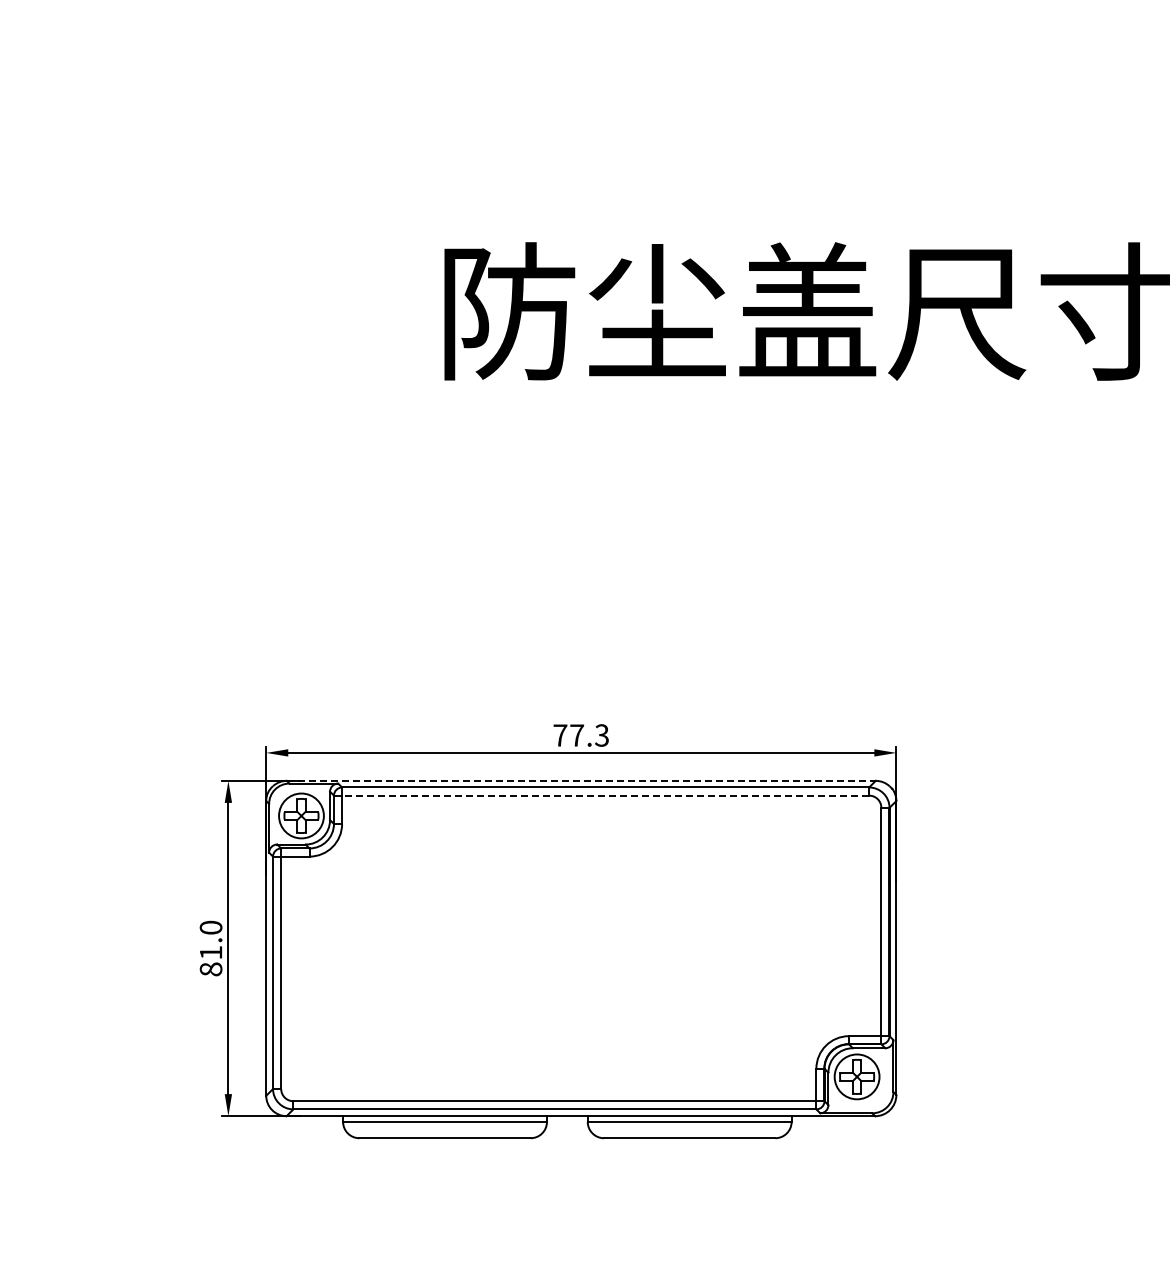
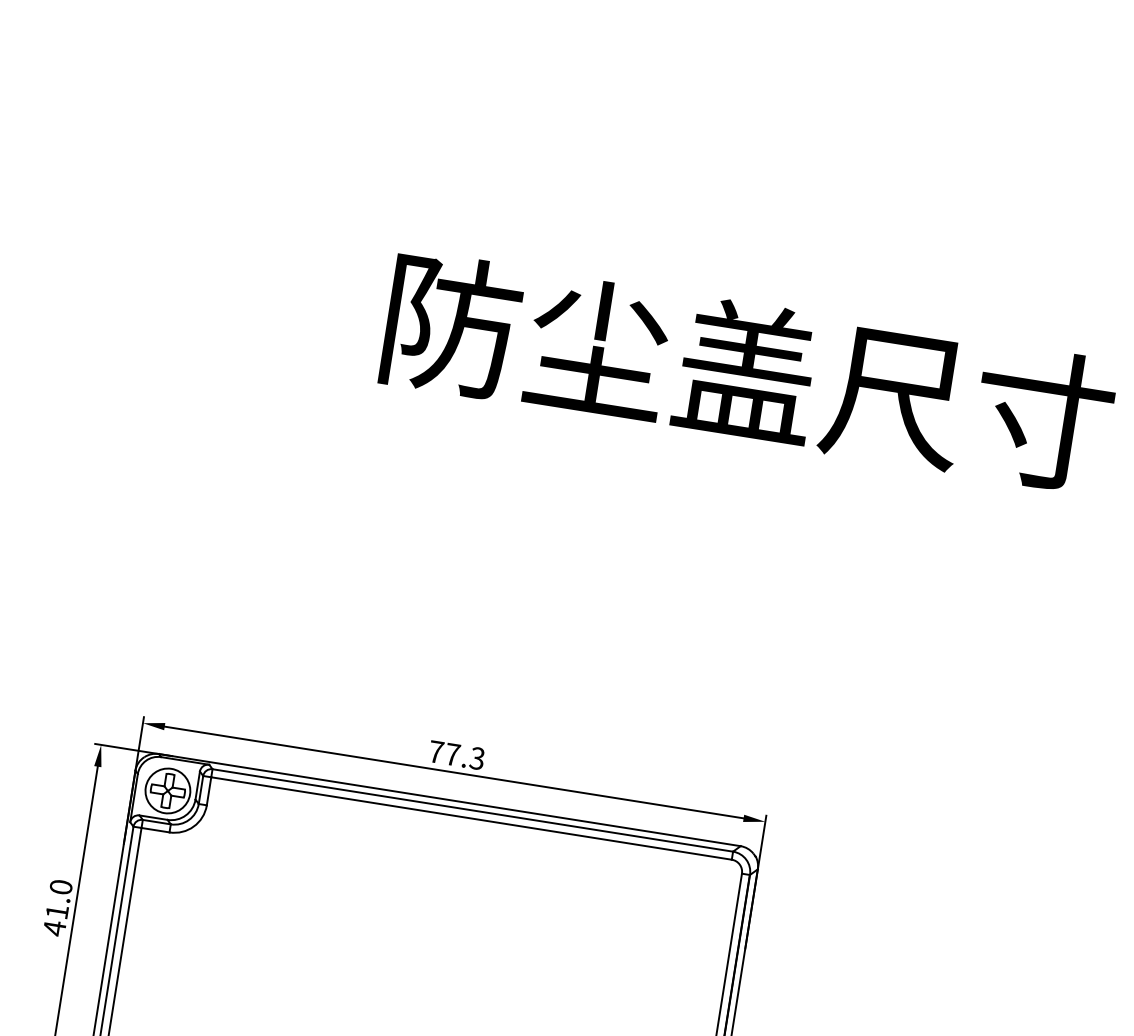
line: (581, 780) -> (450, 799), dashed -> solid
line: (605, 795) -> (471, 818), dashed -> solid
text: (210, 969) -> (54, 928), 81.0 -> 41.0

